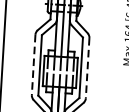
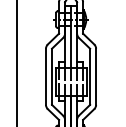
line: (34, 65) -> (46, 77), dashed -> solid
line: (87, 68) -> (96, 77), dashed -> solid

